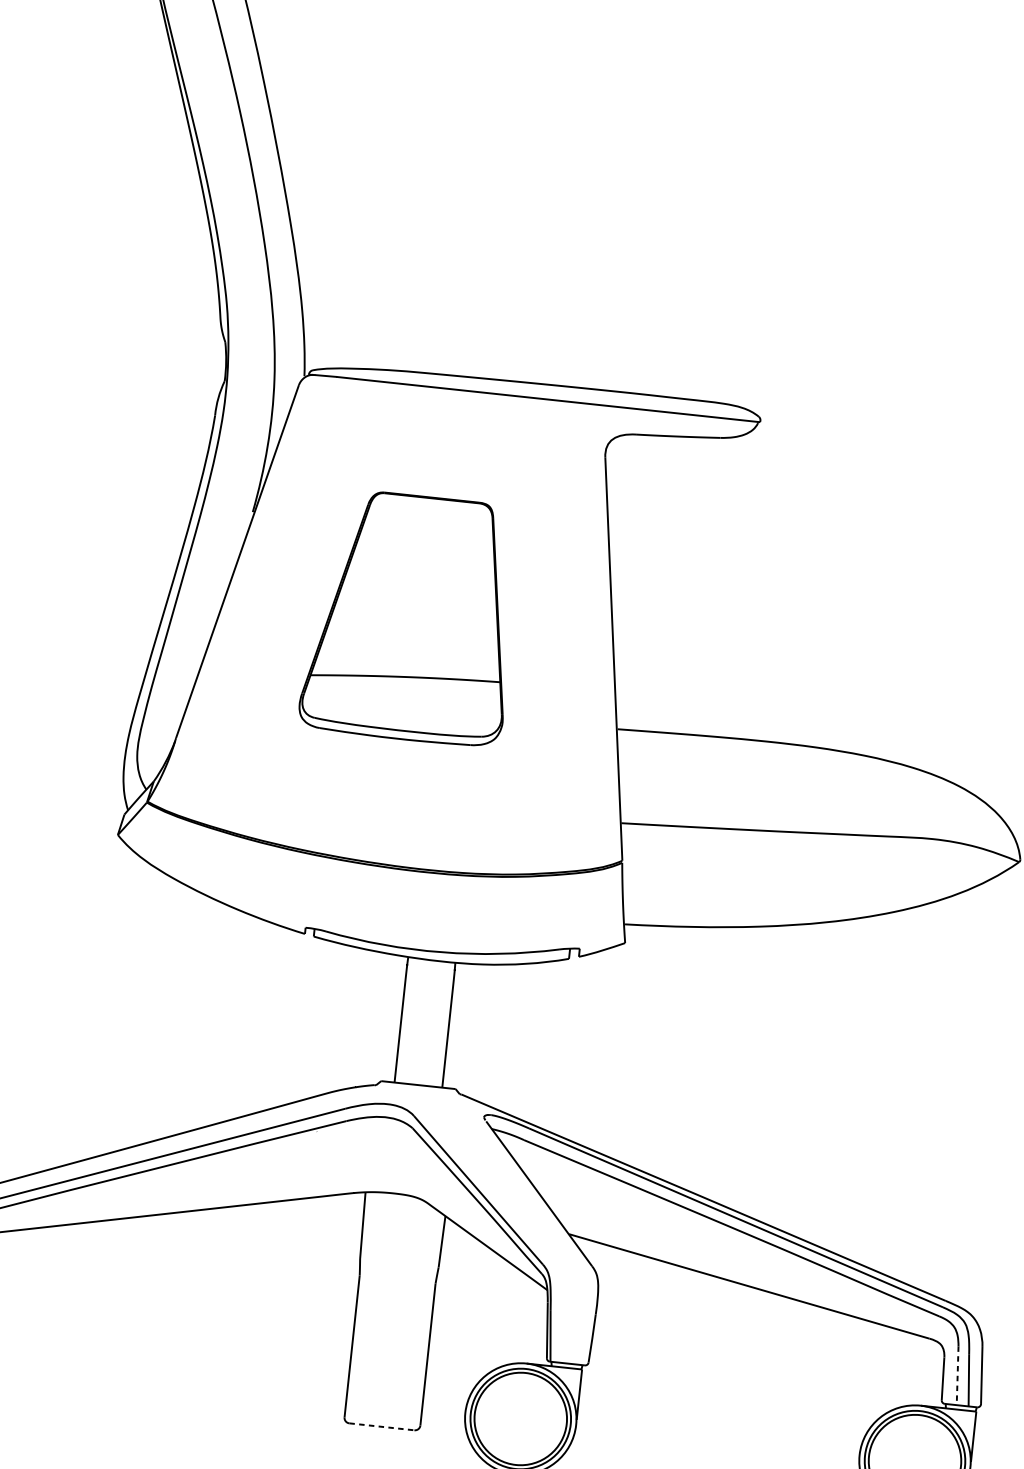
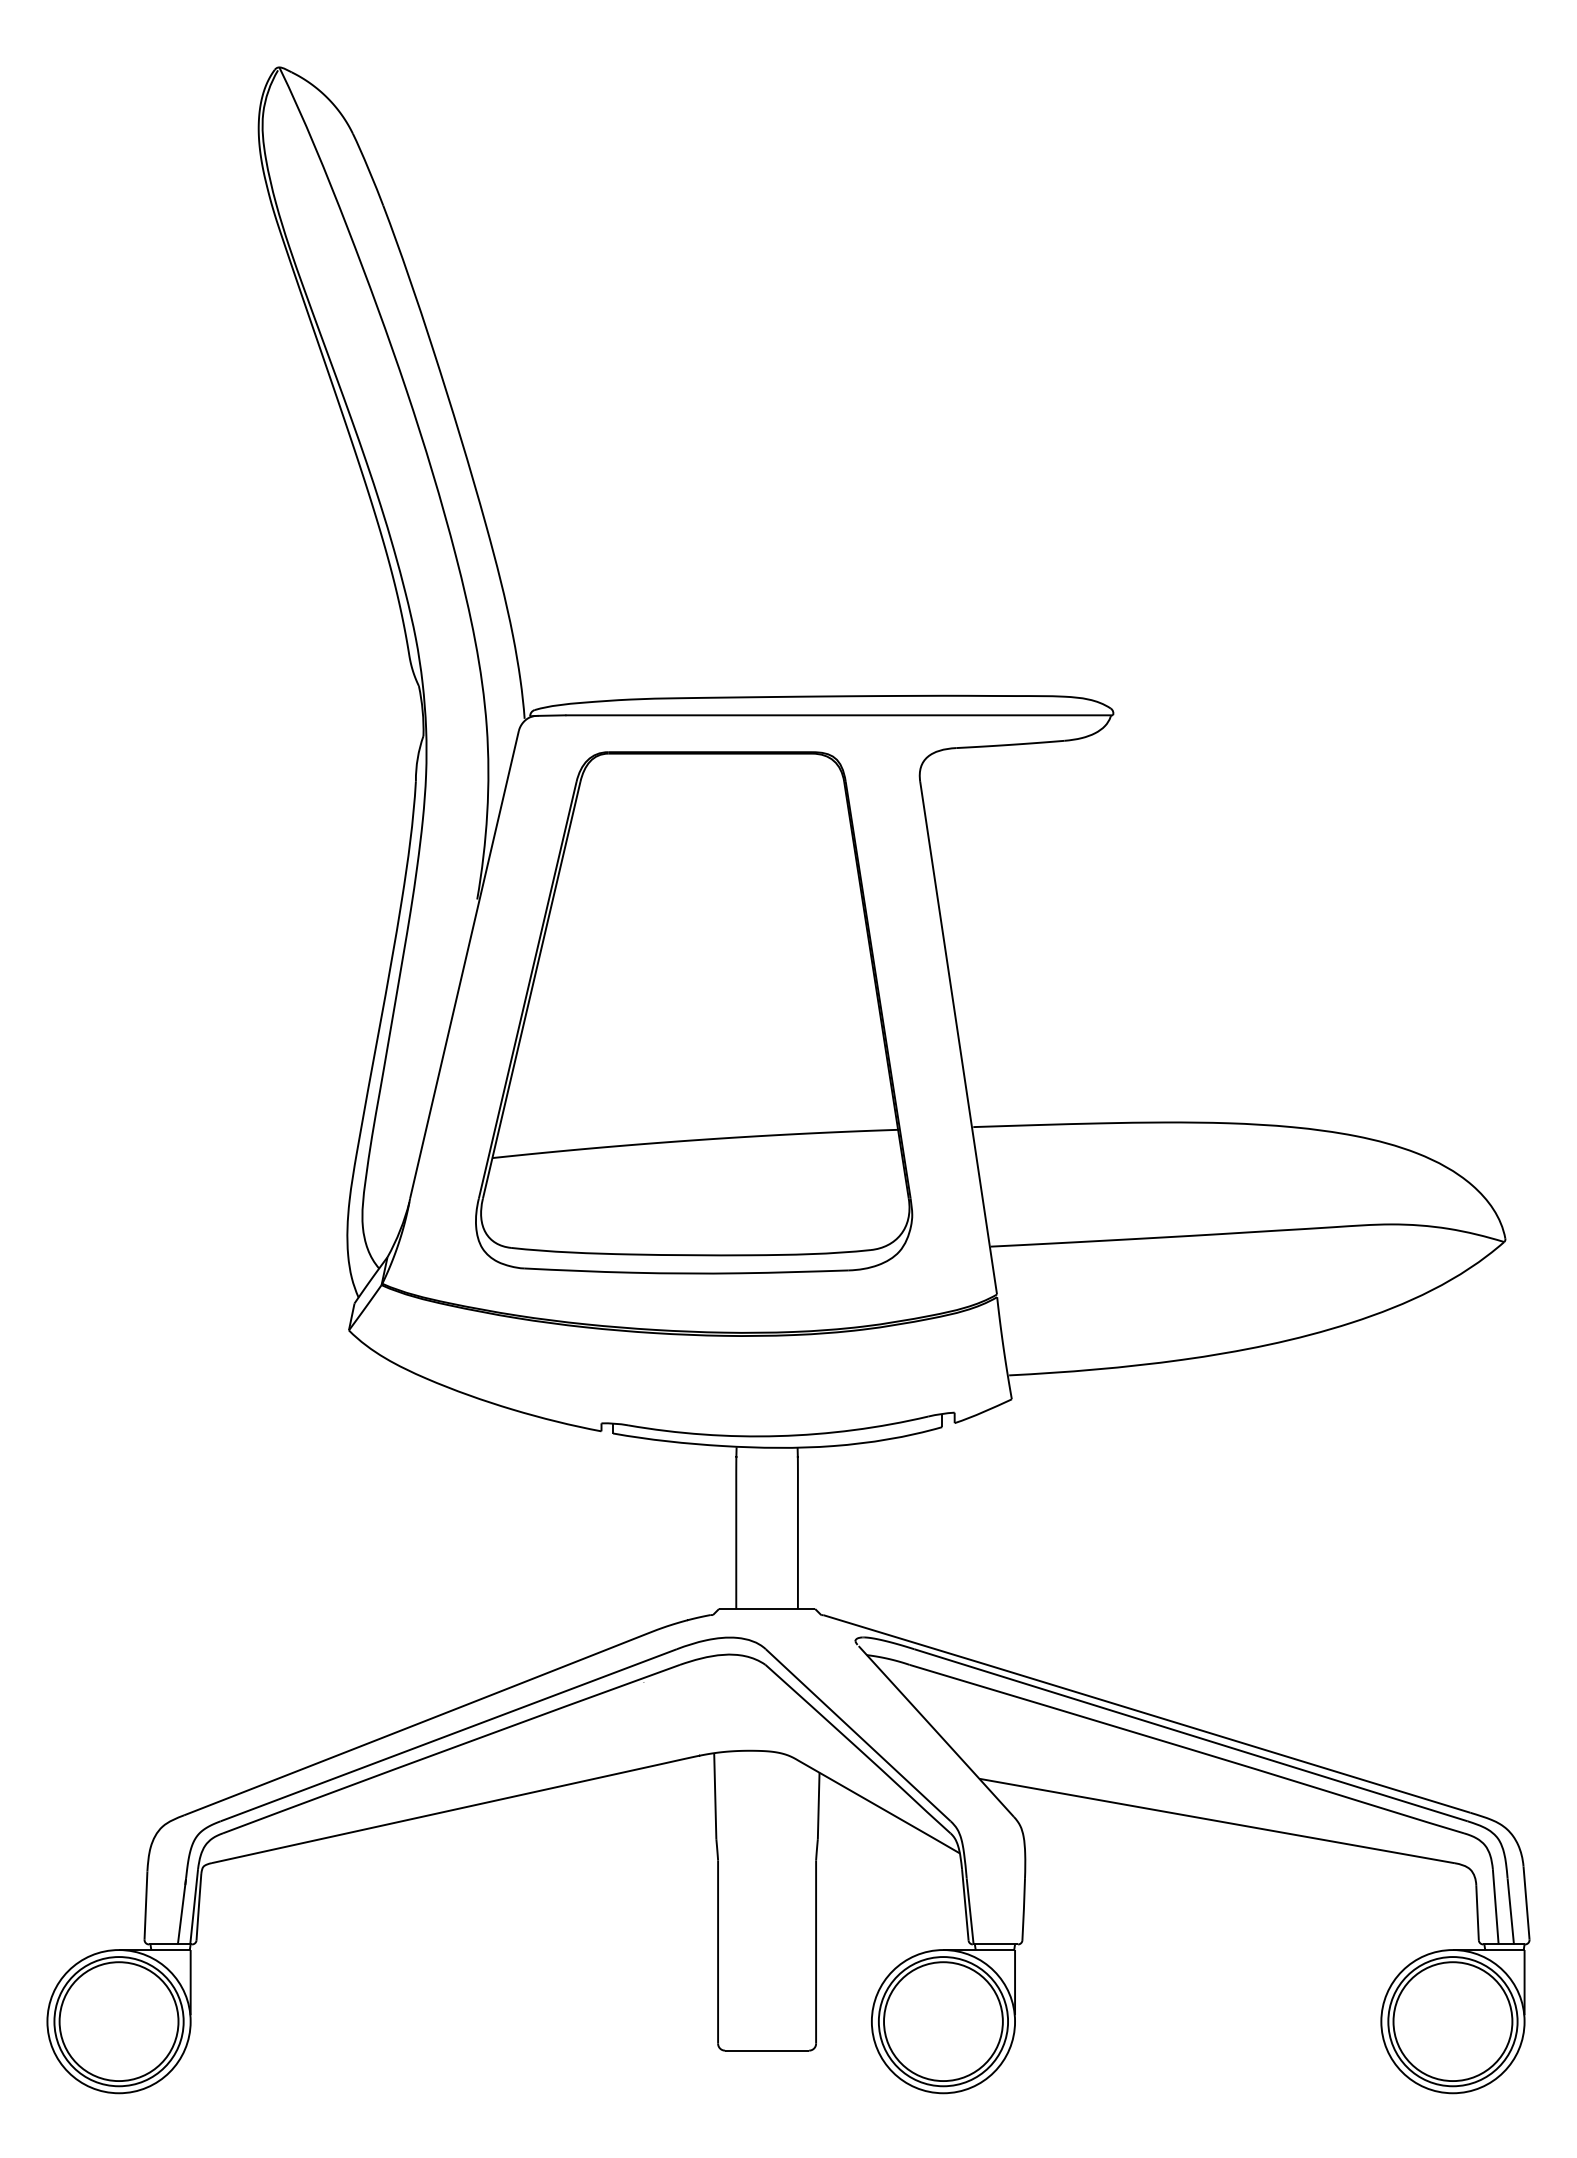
part: (411, 617) -> (694, 1012), size x1.67
line: (957, 1375) -> (1495, 1906), dashed -> solid
line: (382, 1426) -> (767, 2050), dashed -> solid

